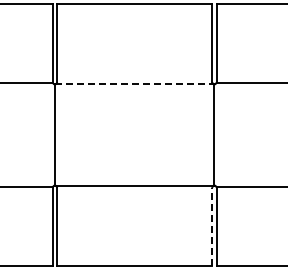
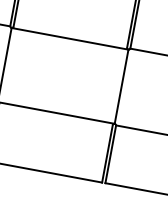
line: (134, 84) -> (69, 38), dashed -> solid
line: (212, 226) -> (107, 153), dashed -> solid

